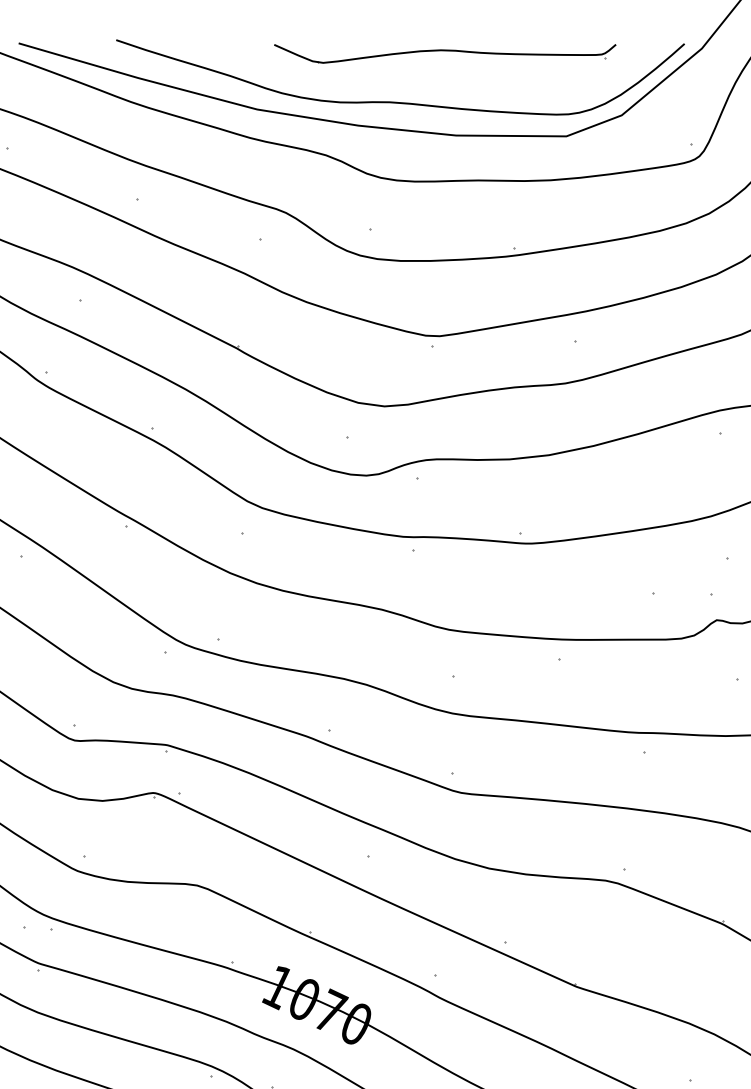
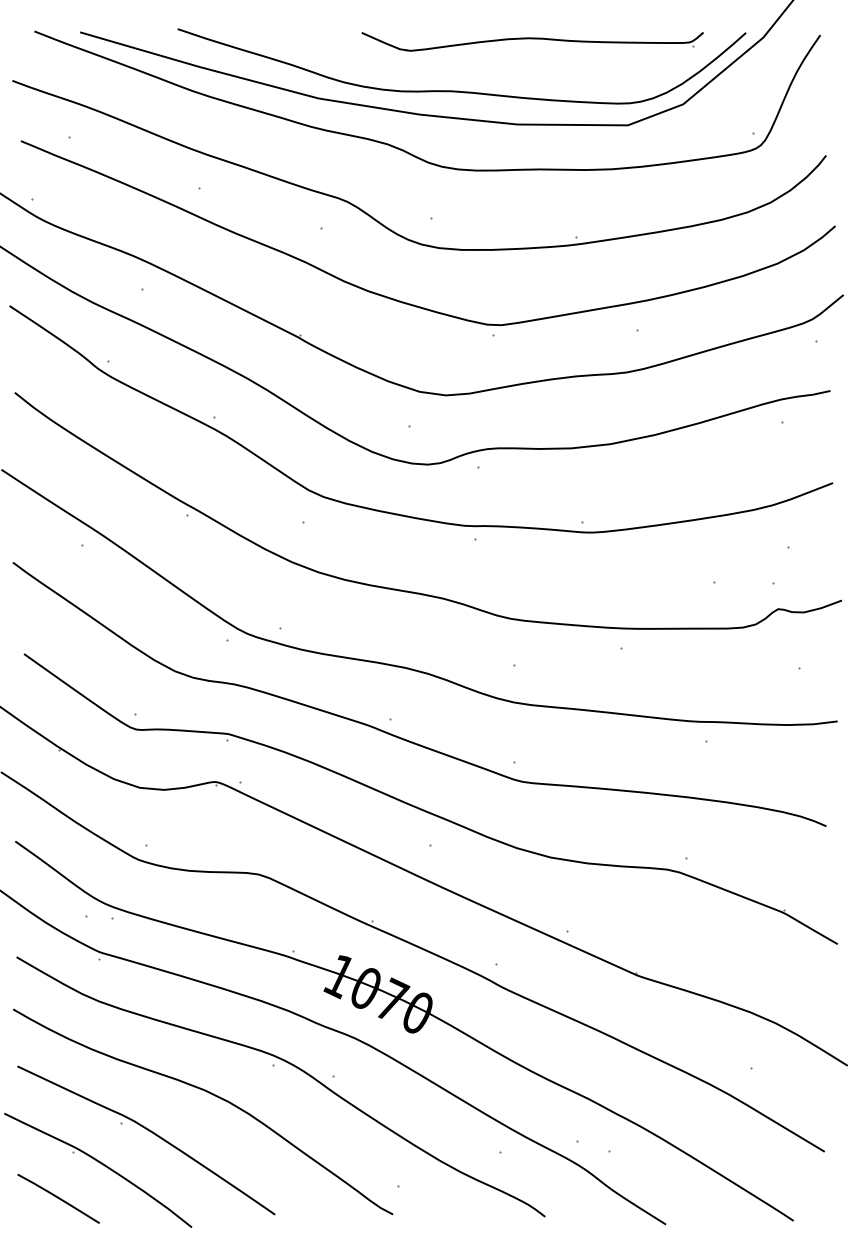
part: (445, 53) -> (532, 41), moved

